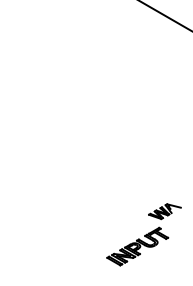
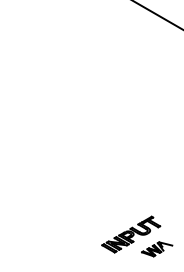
part: (165, 211) -> (157, 249), moved

